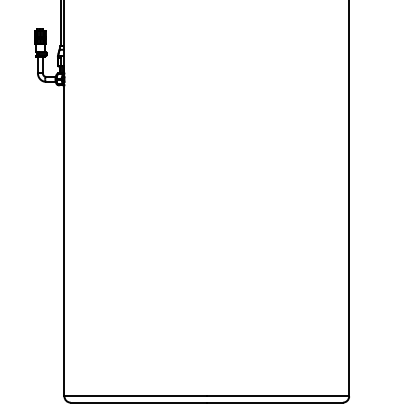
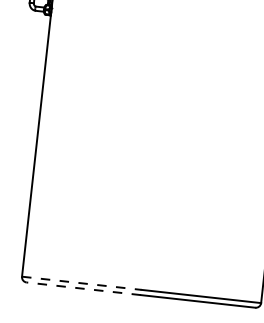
line: (136, 396) -> (82, 283), solid -> dashed
line: (138, 402) -> (83, 288), solid -> dashed

